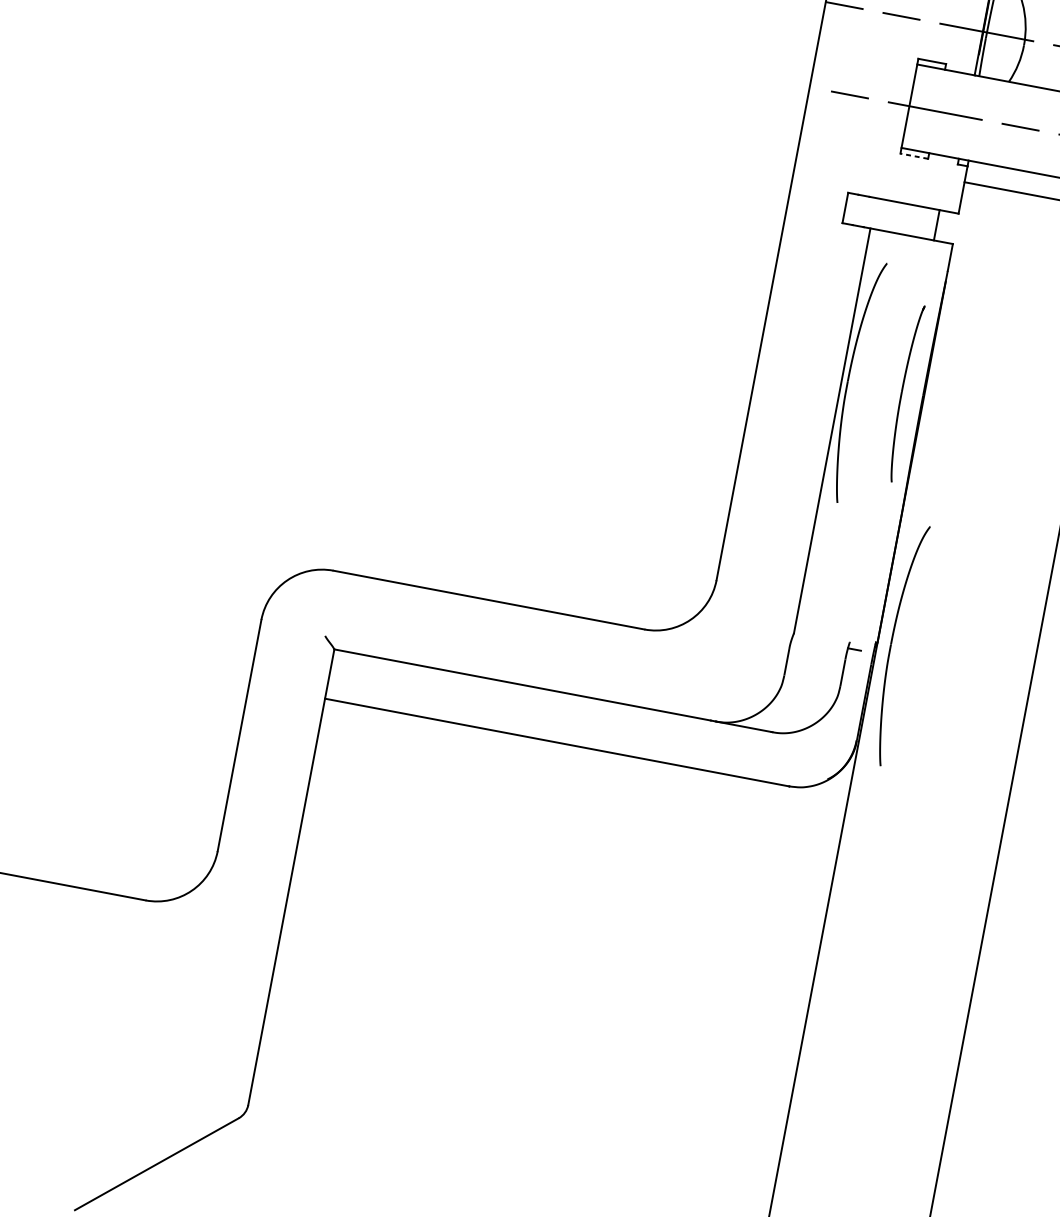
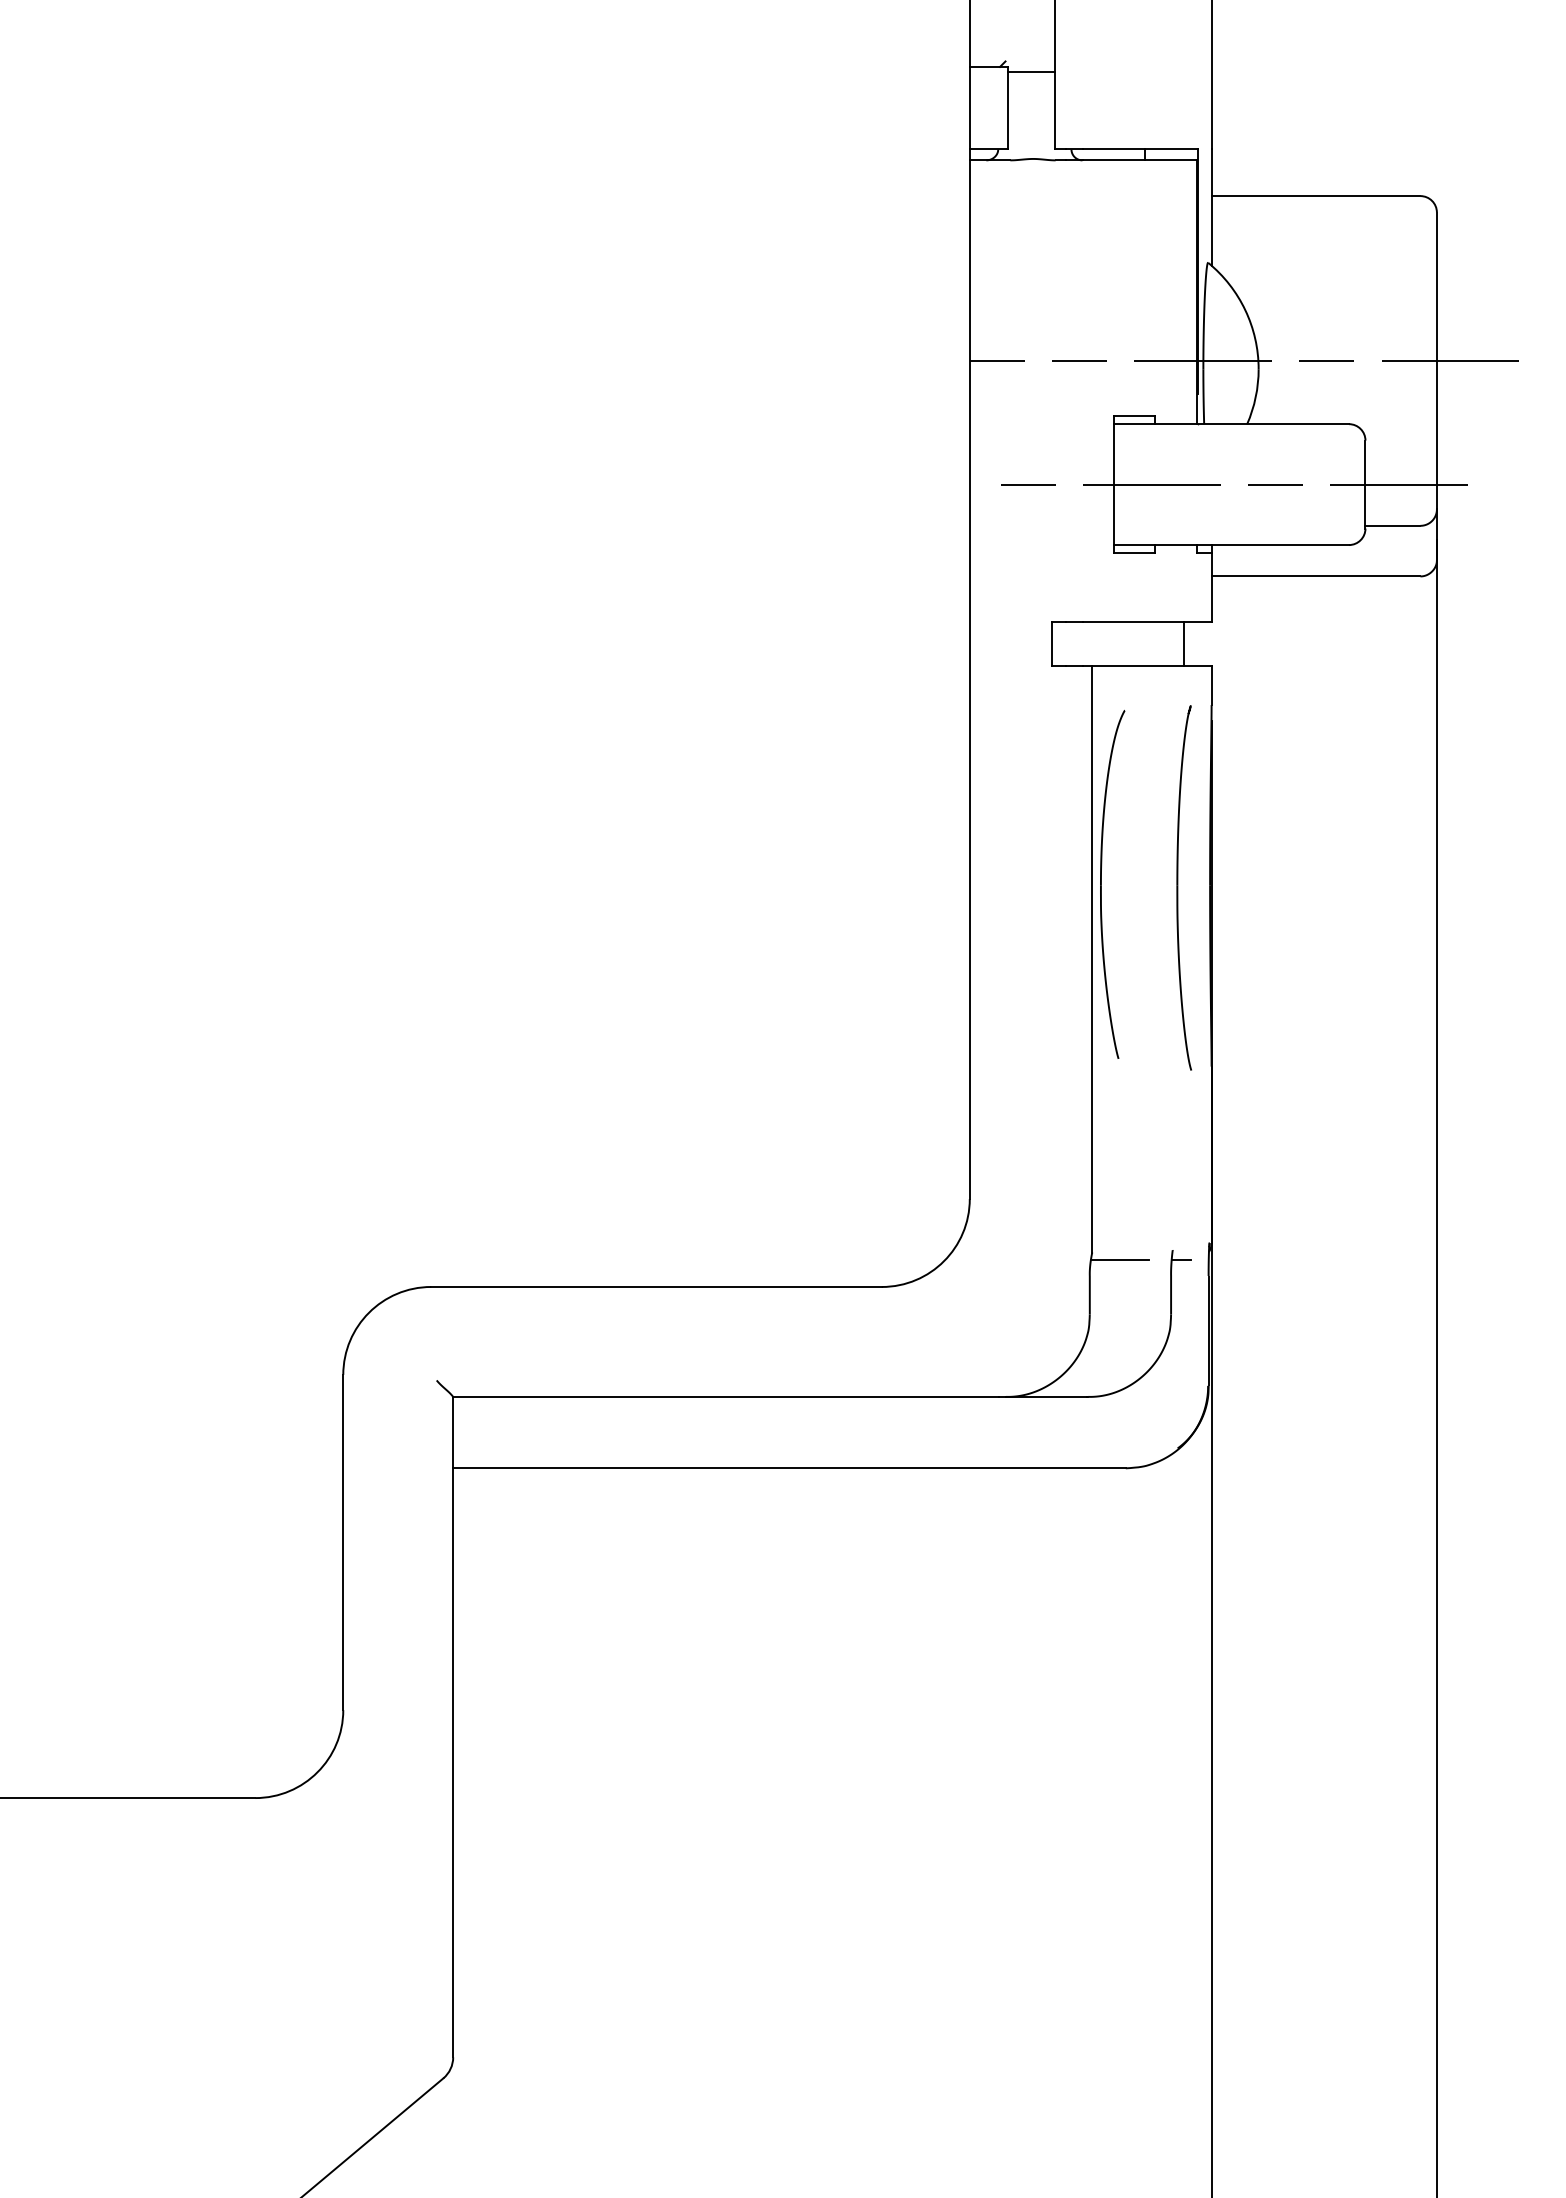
line: (913, 156) -> (1133, 553), dashed -> solid
part: (904, 393) -> (1183, 887), size x1.43
line: (811, 641) -> (1119, 1259), added
part: (891, 643) -> (1231, 1241), removed

